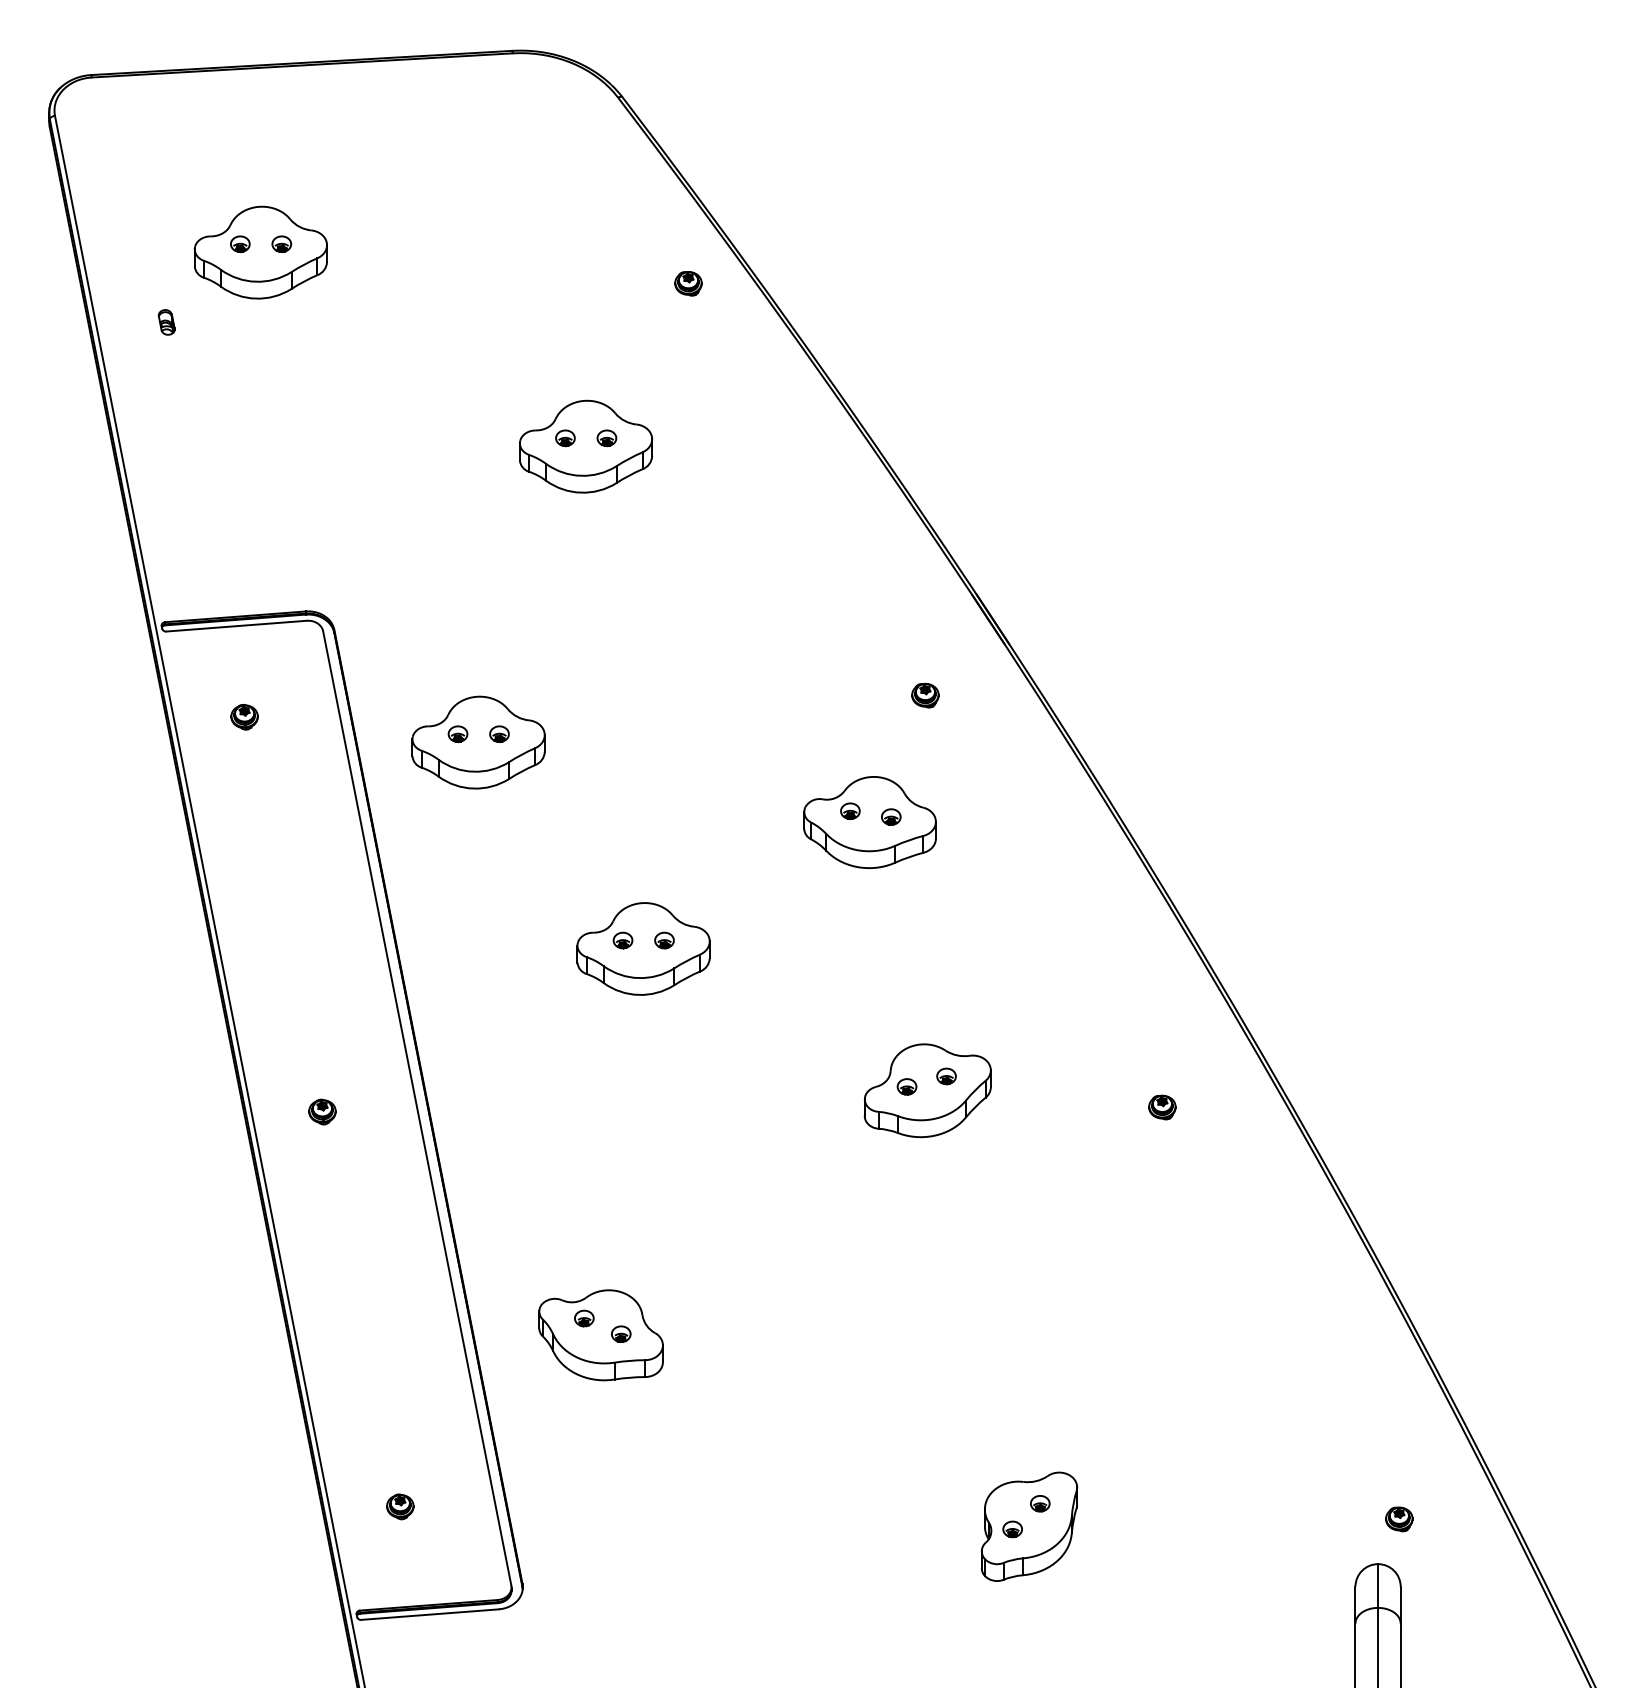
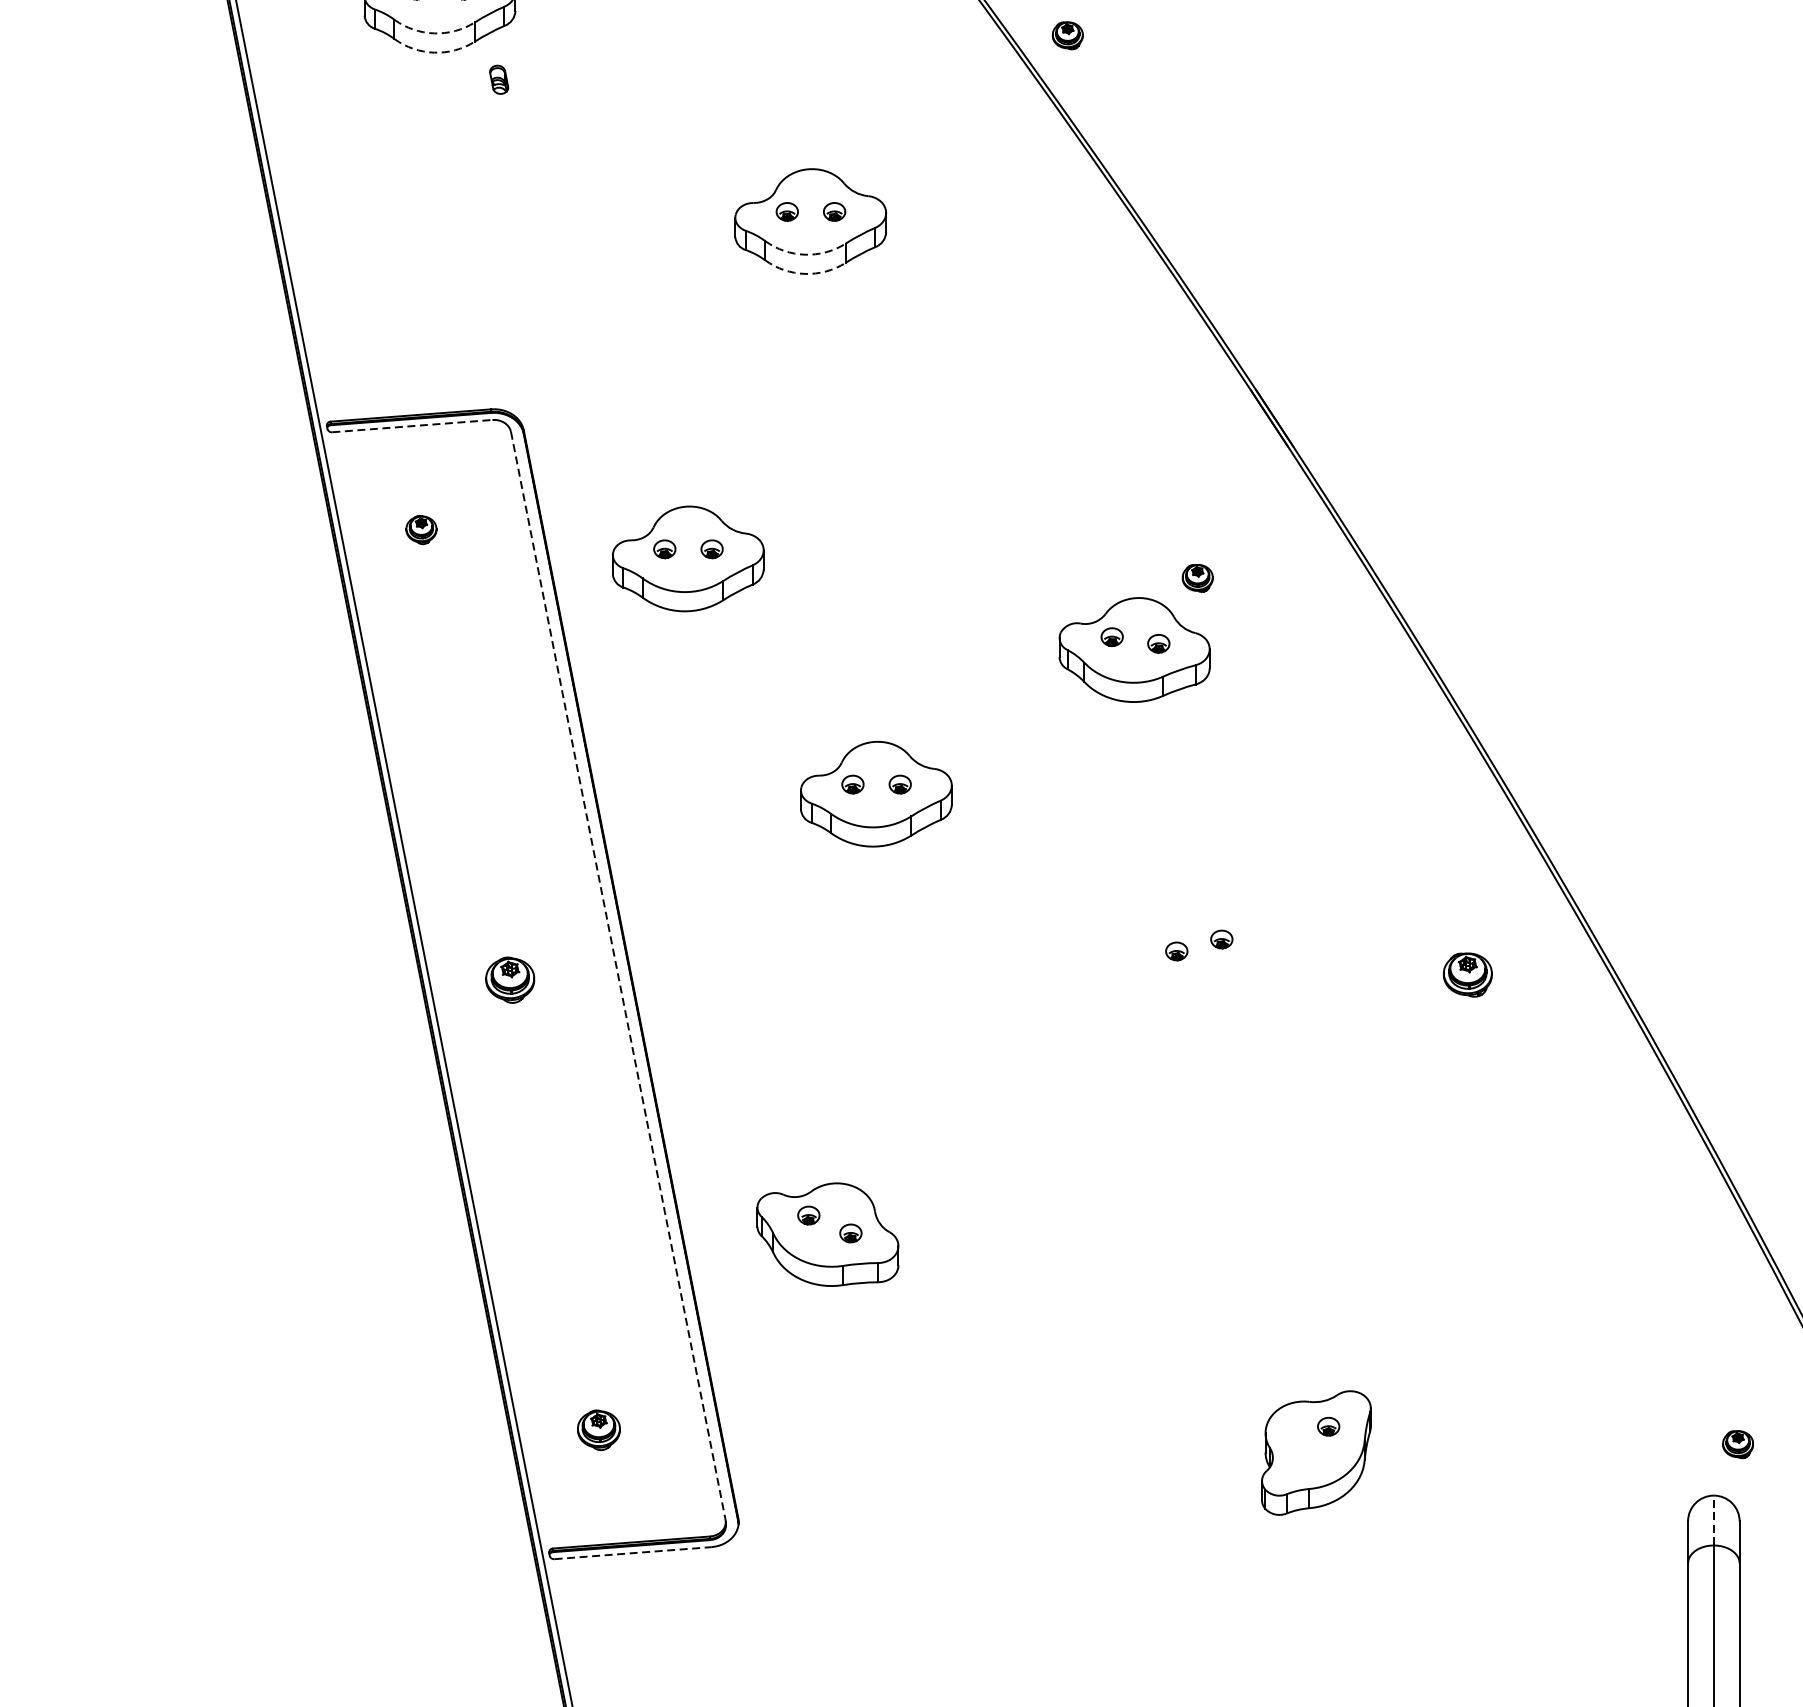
arc: (255, 281) -> (433, 33), solid -> dashed
part: (688, 283) -> (1067, 35), moved
arc: (255, 298) -> (433, 52), solid -> dashed
part: (166, 322) -> (498, 79), moved
arc: (581, 475) -> (805, 254), solid -> dashed
arc: (581, 492) -> (805, 273), solid -> dashed
line: (237, 626) -> (413, 426), solid -> dashed
part: (925, 695) -> (1197, 578), moved
part: (927, 1090) -> (1200, 955), removed
part: (1162, 1107) -> (1468, 974), size x1.6
line: (417, 1108) -> (618, 976), solid -> dashed
part: (322, 1111) -> (510, 979), size x1.6
part: (400, 1506) -> (599, 1429), size x1.4
part: (1012, 1529) -> (1297, 1456), removed
line: (1378, 1586) -> (1714, 1521), solid -> dashed
line: (430, 1614) -> (633, 1553), solid -> dashed

